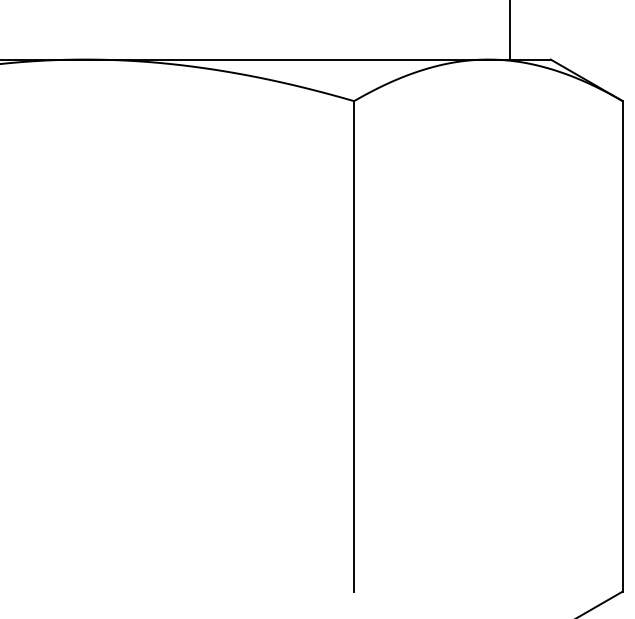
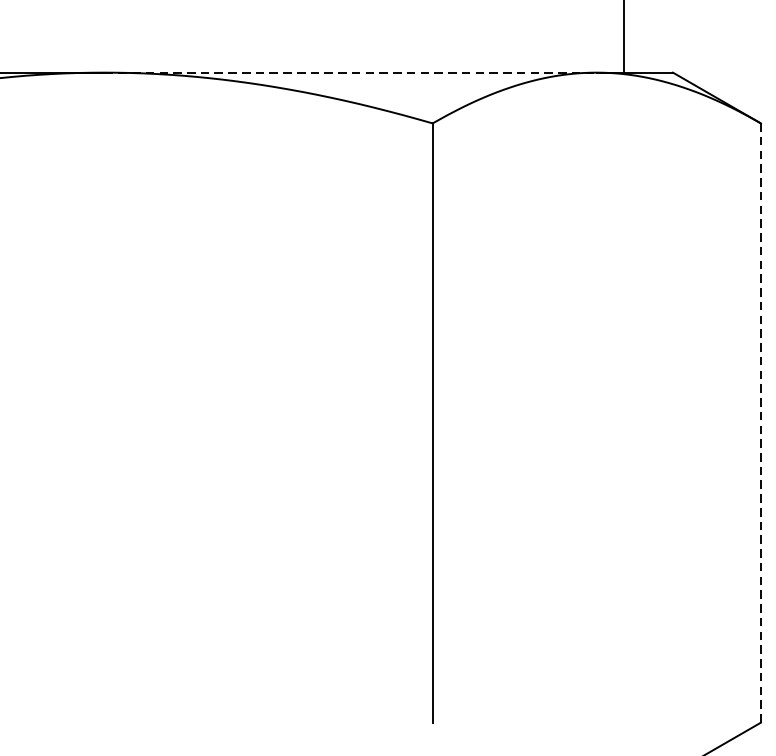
line: (287, 59) -> (351, 72), solid -> dashed
line: (622, 345) -> (760, 421), solid -> dashed

